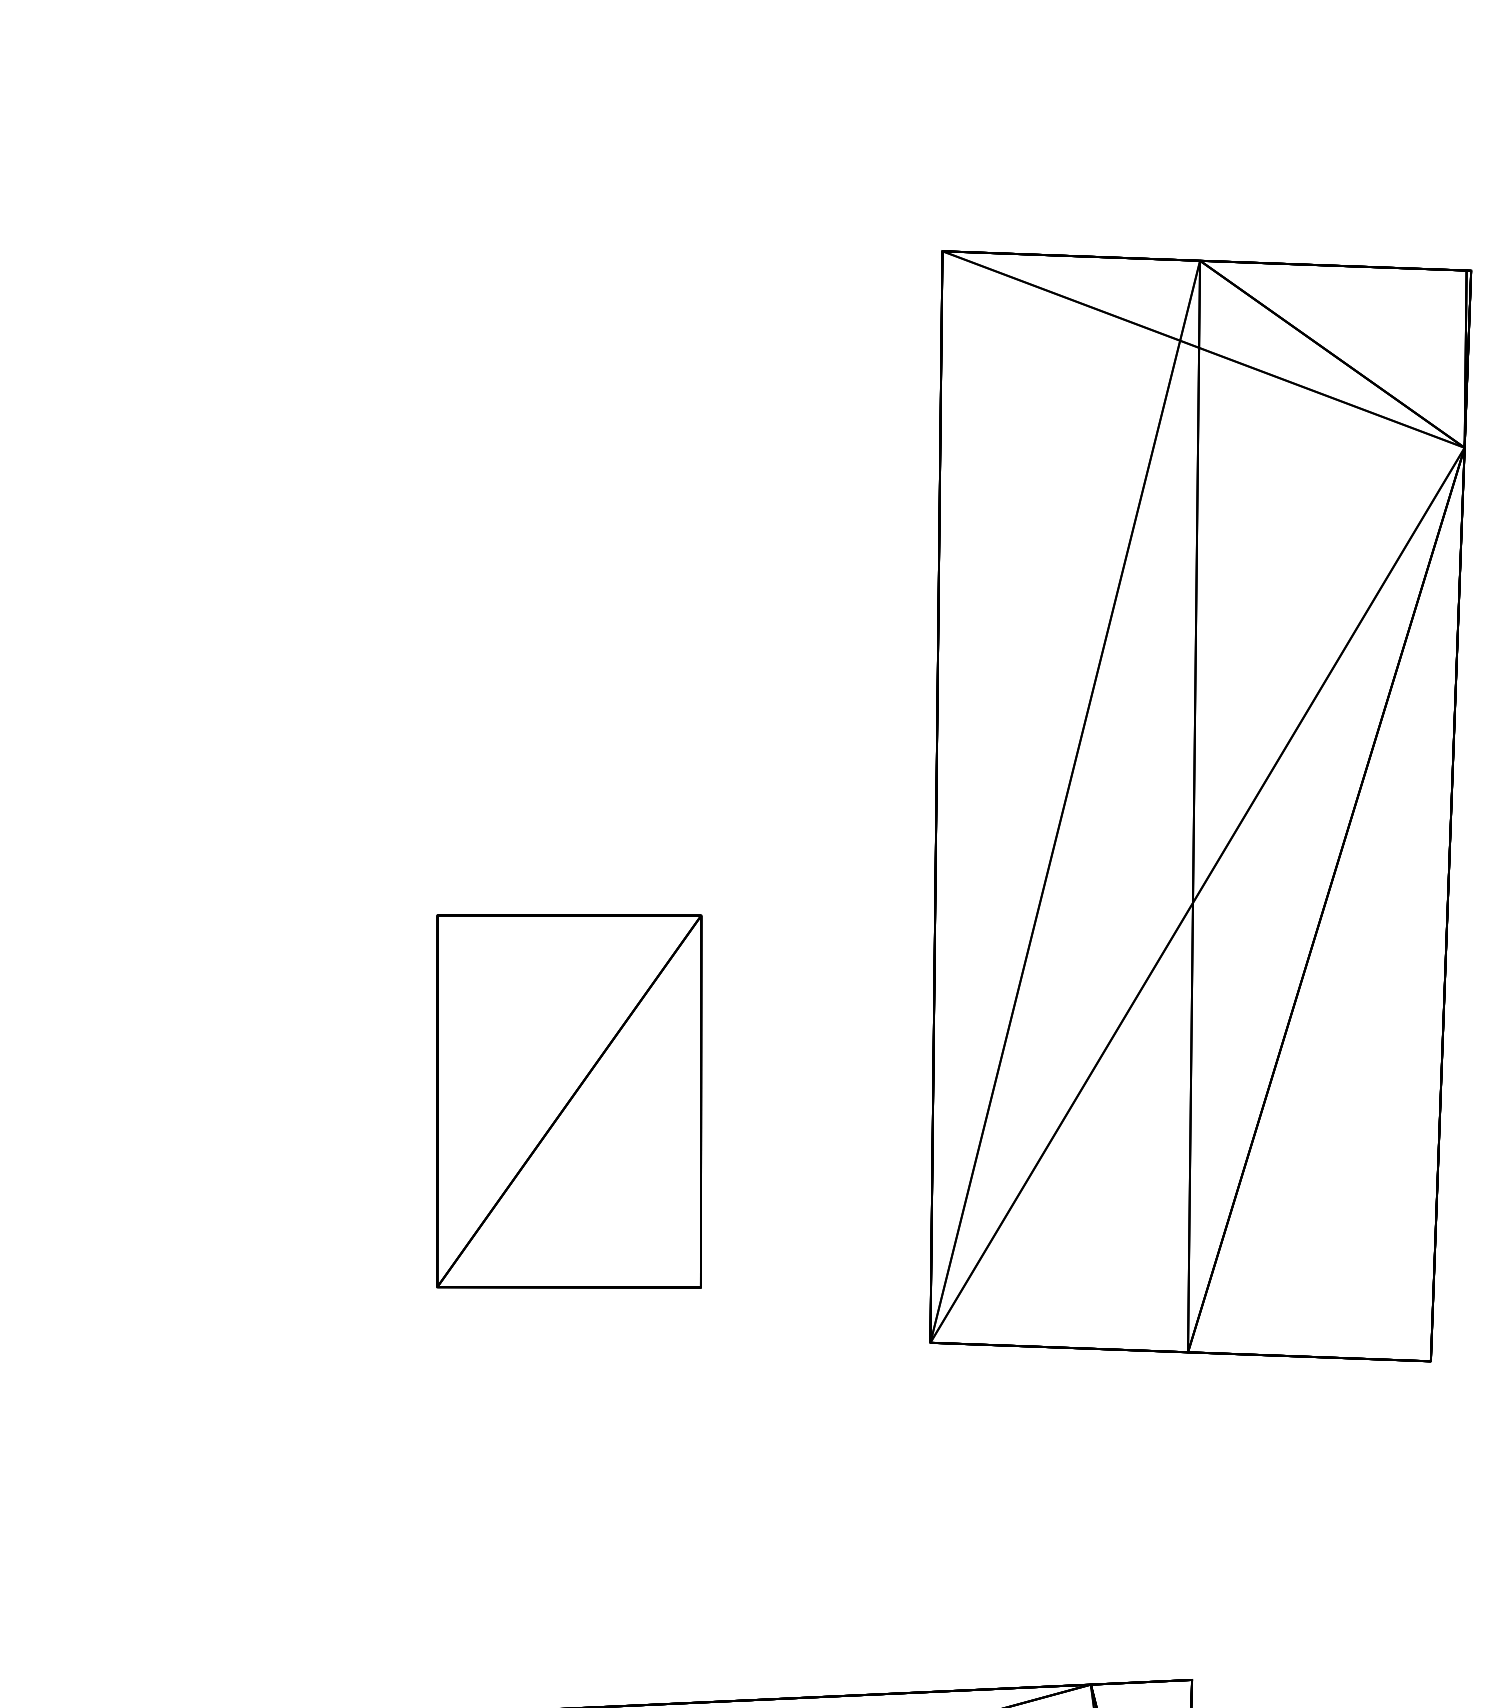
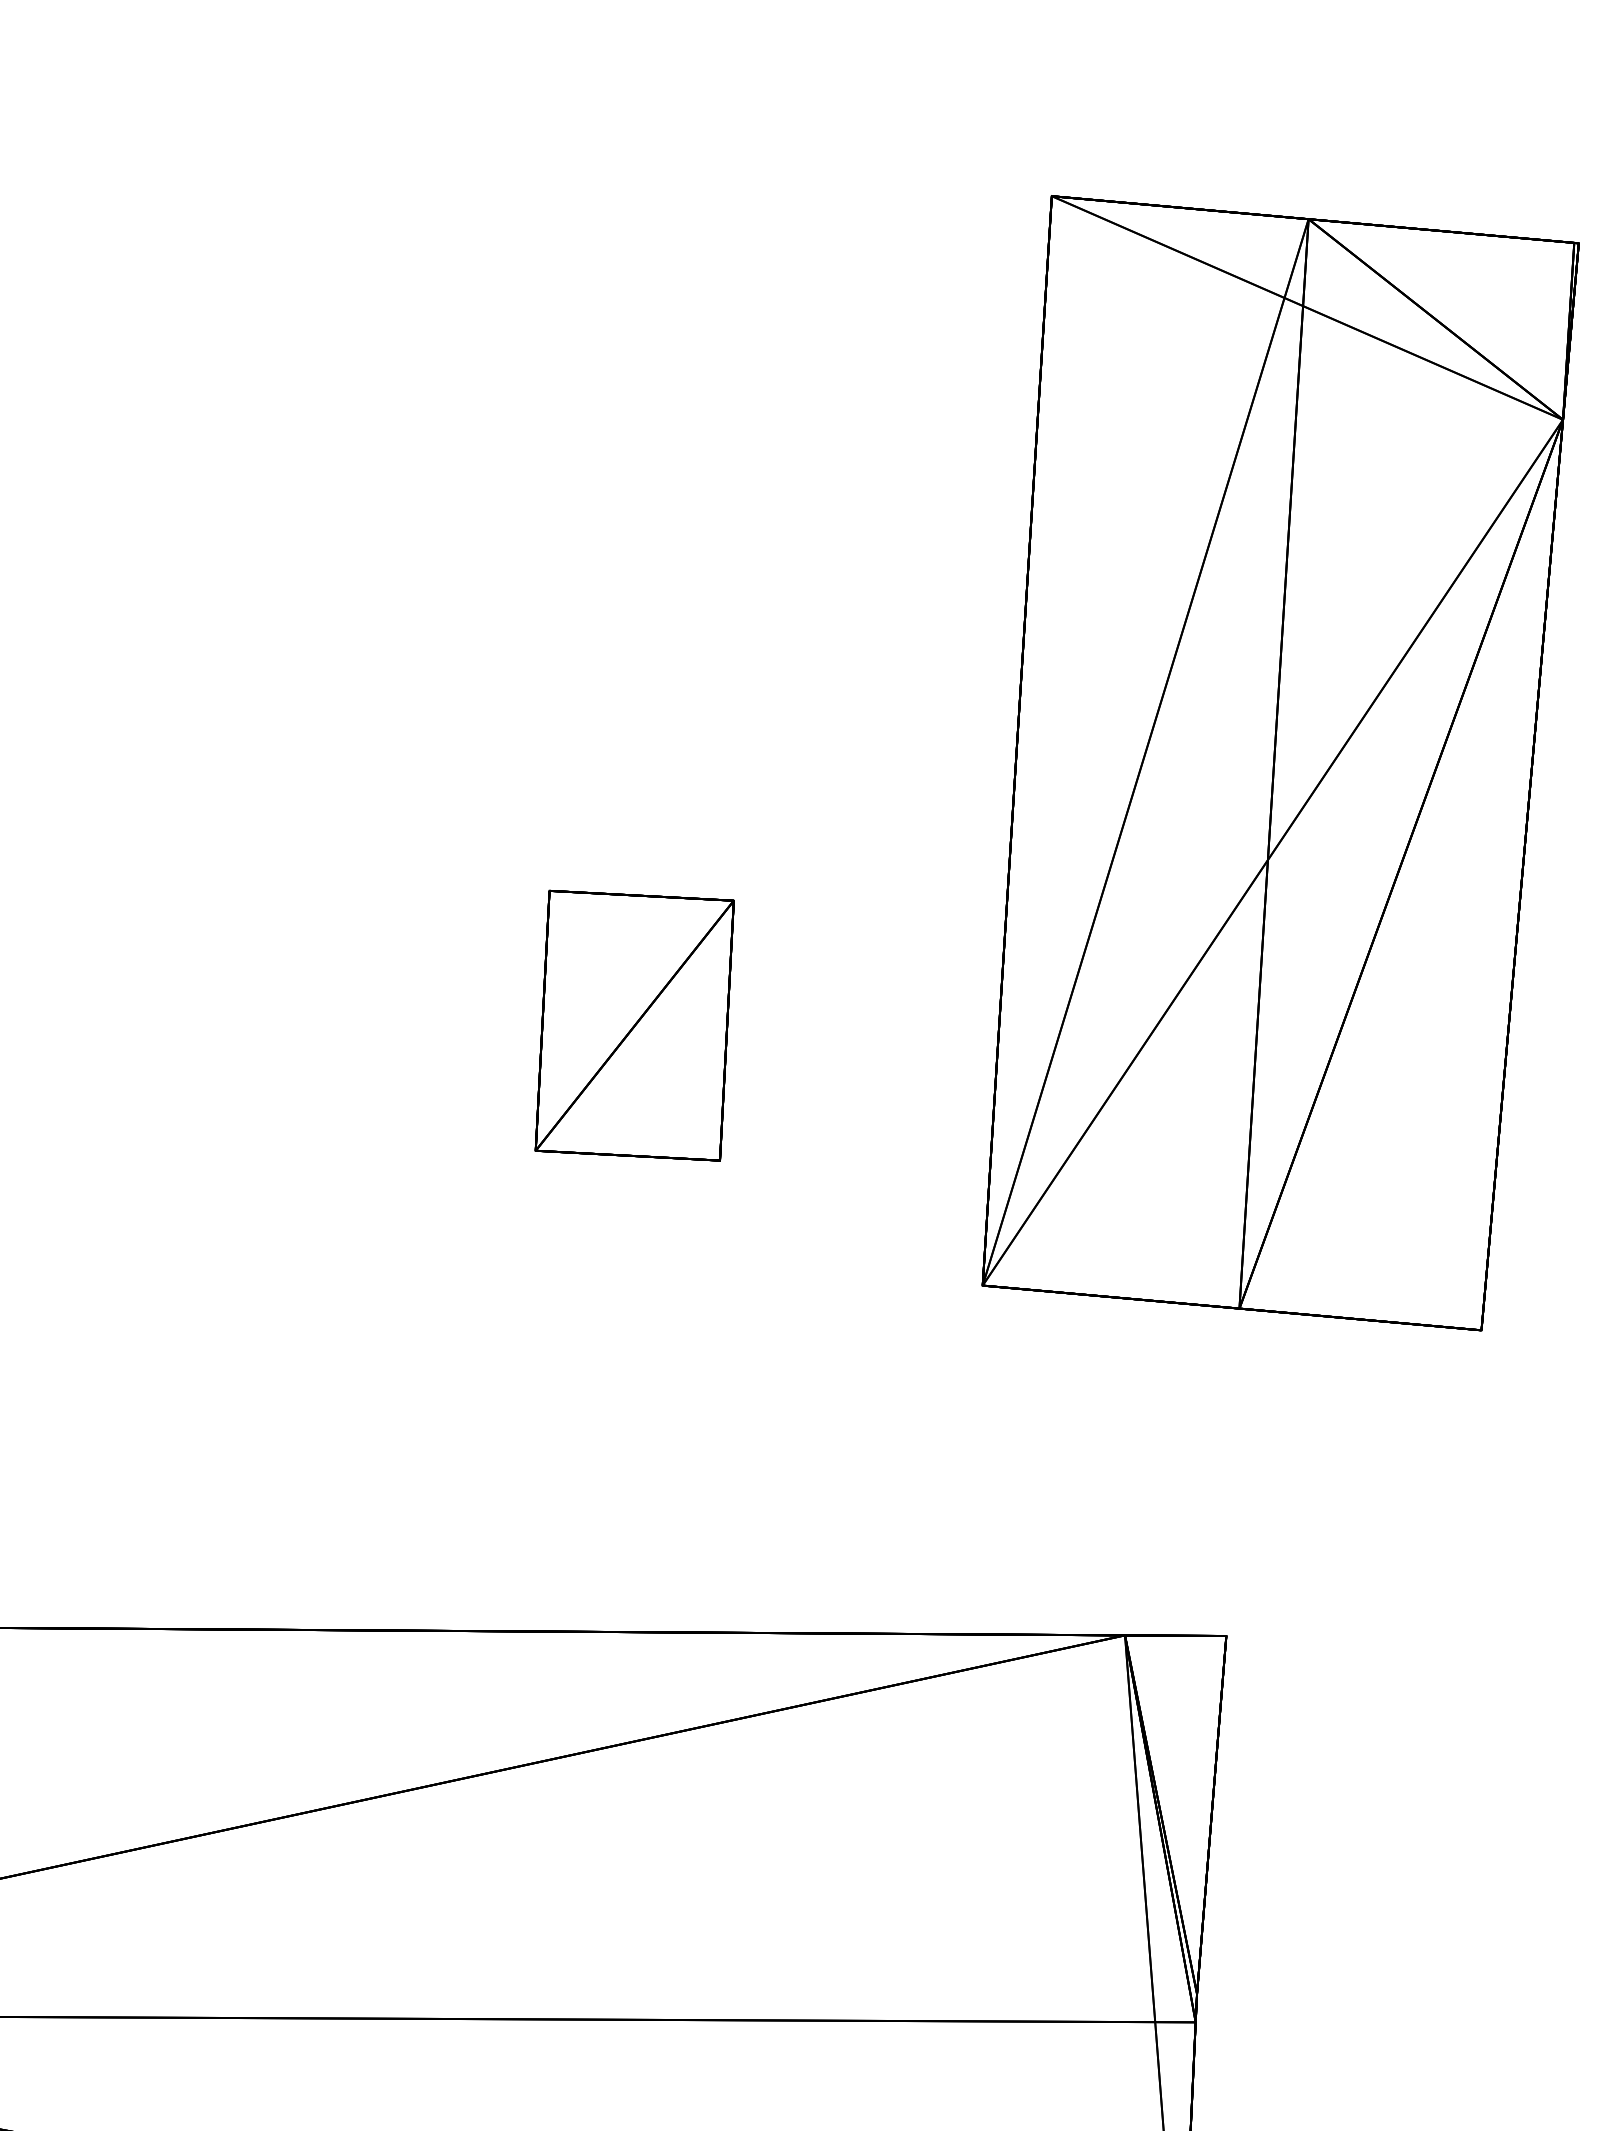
part: (569, 1101) -> (634, 1025), size x0.7

